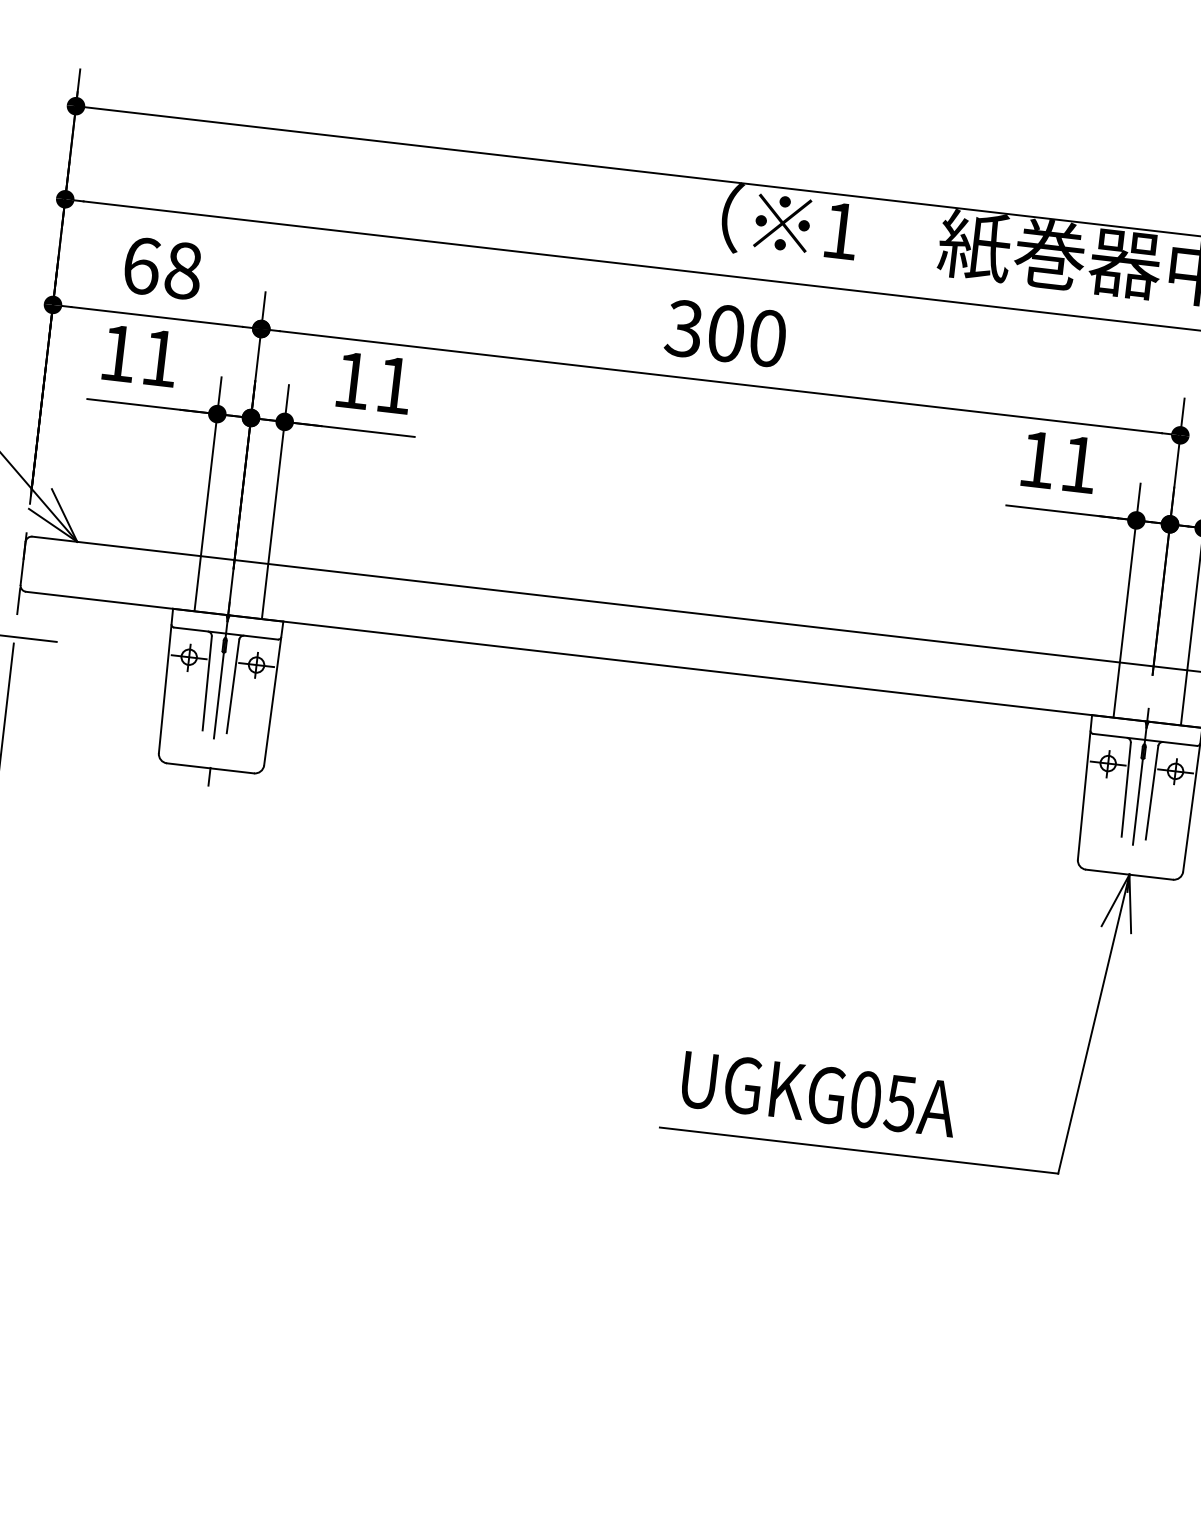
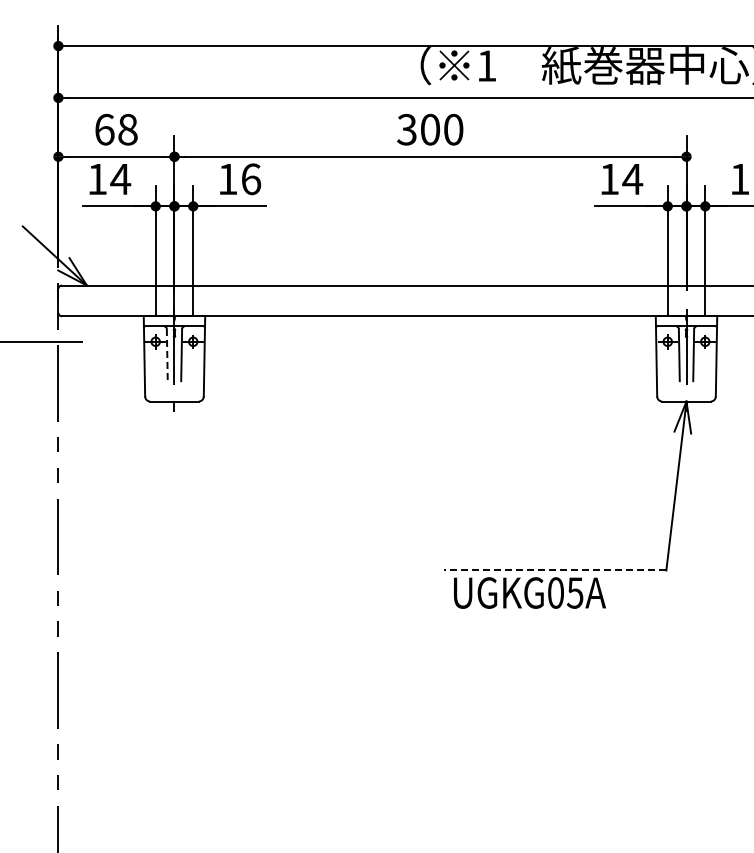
text: (159, 358) -> (120, 179), 11 -> 14
text: (394, 385) -> (251, 179), 11 -> 16
text: (1078, 464) -> (632, 179), 11 -> 14
line: (207, 684) -> (167, 355), solid -> dashed
text: (818, 1093) -> (529, 592), moved
line: (859, 1150) -> (555, 570), solid -> dashed

